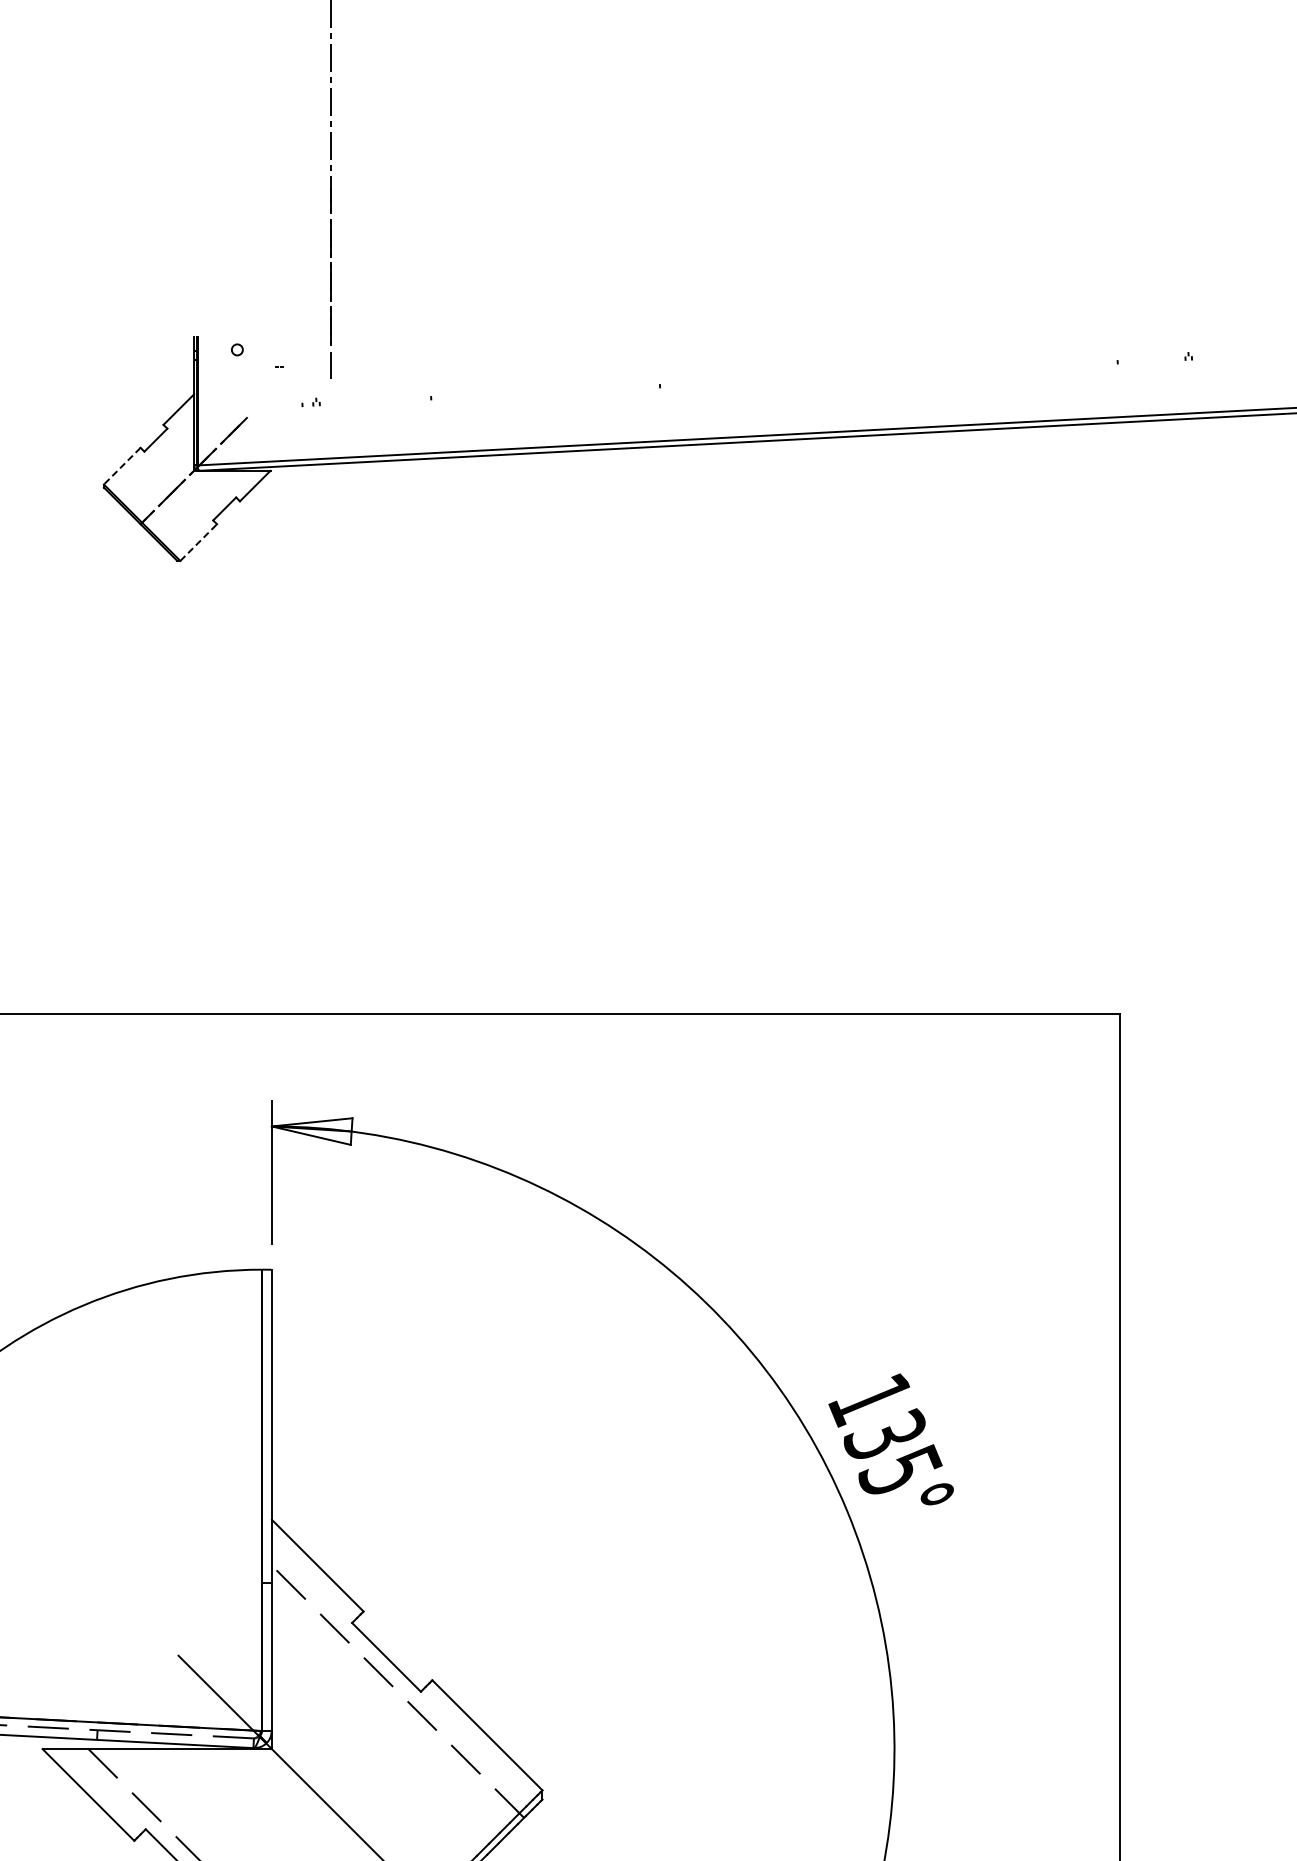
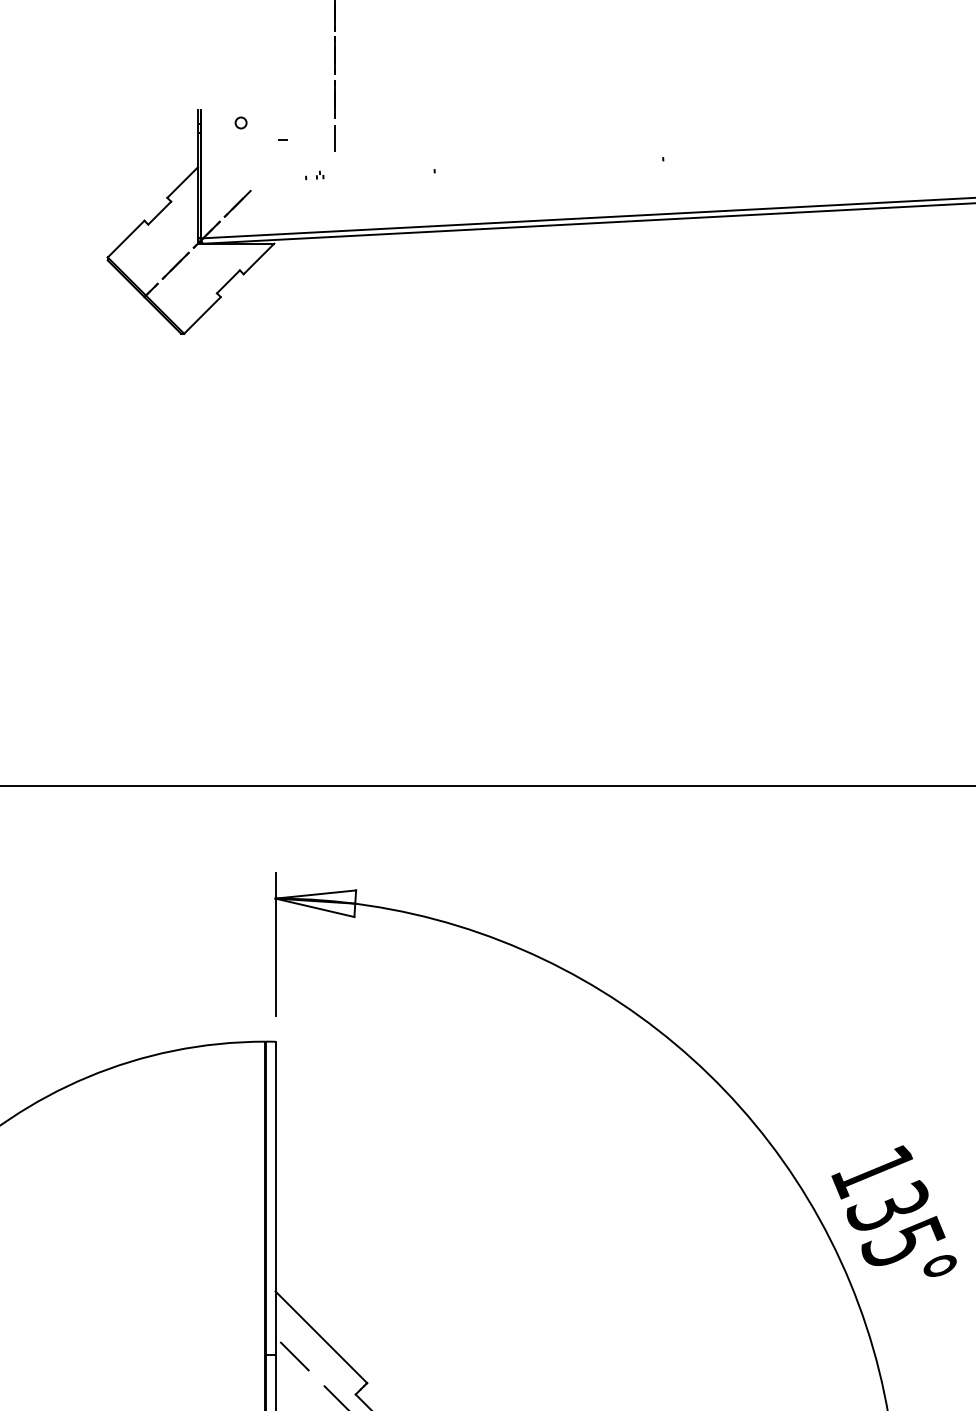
line: (122, 466) -> (126, 239), dashed -> solid
line: (198, 542) -> (202, 315), dashed -> solid

